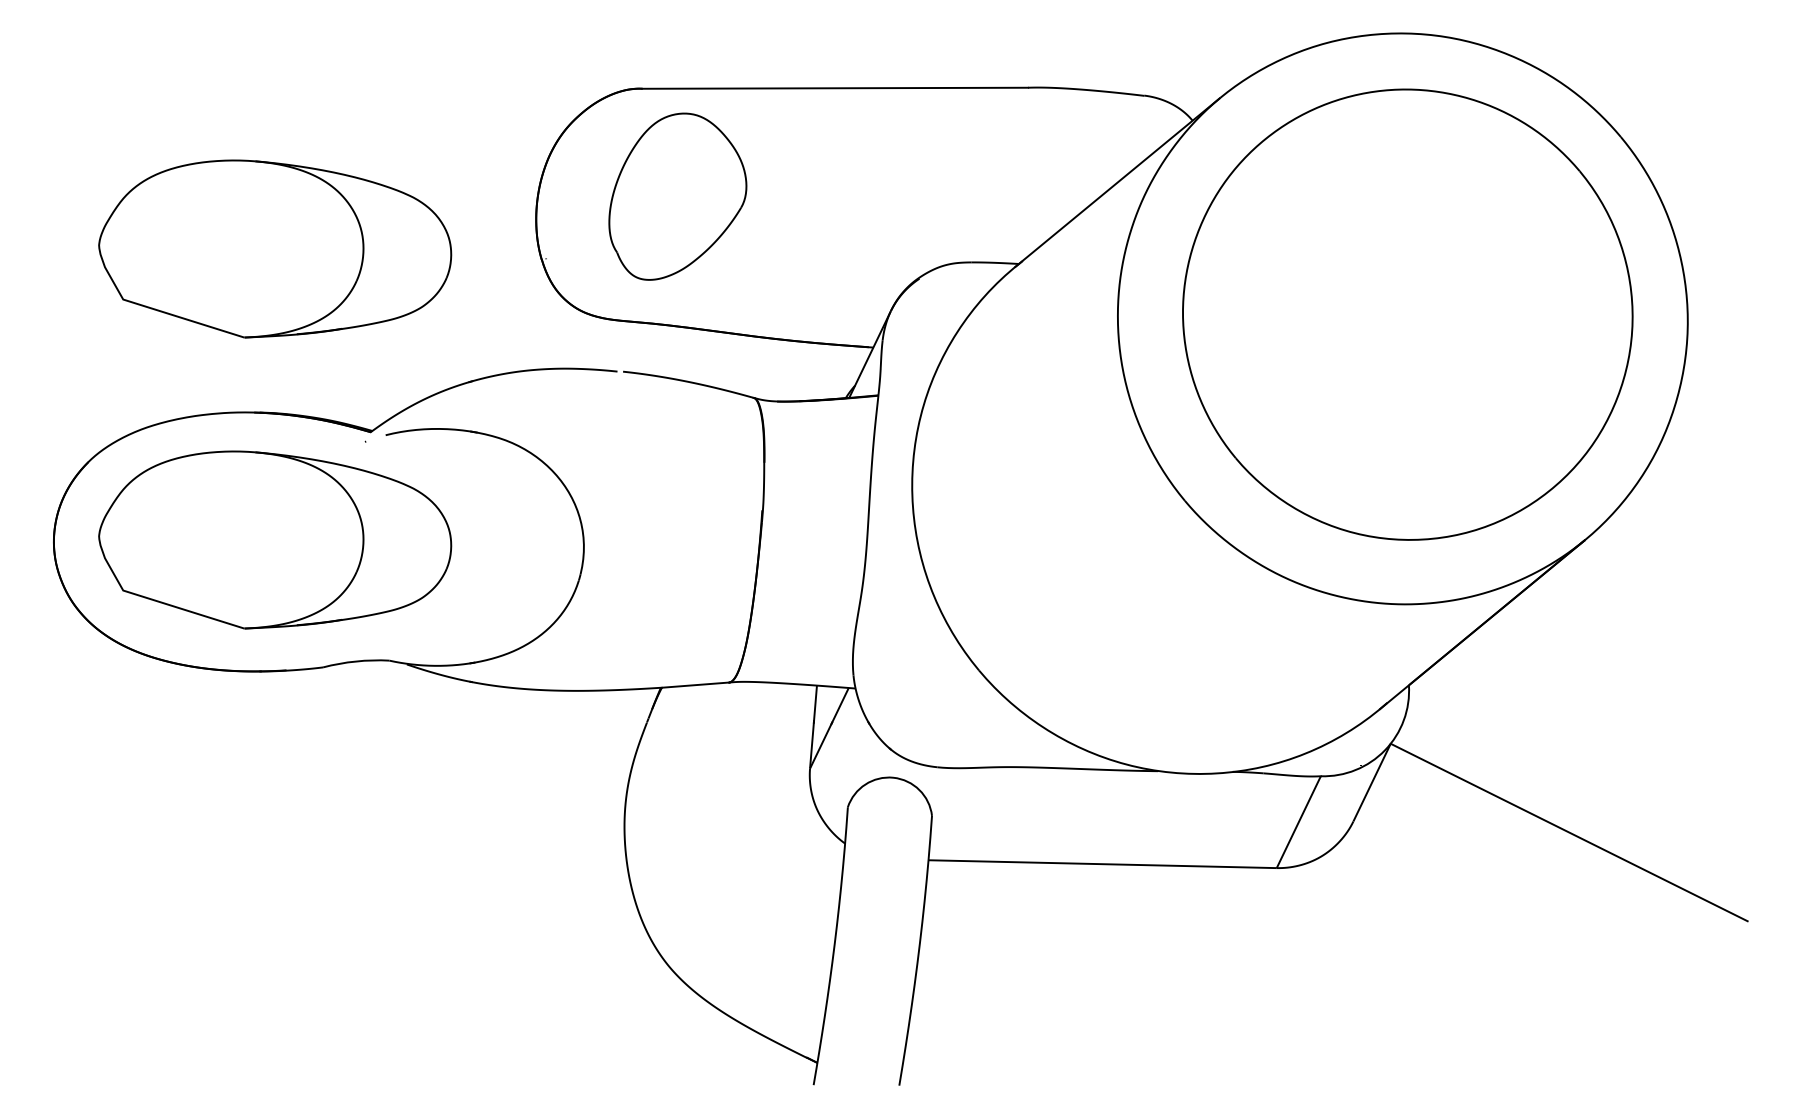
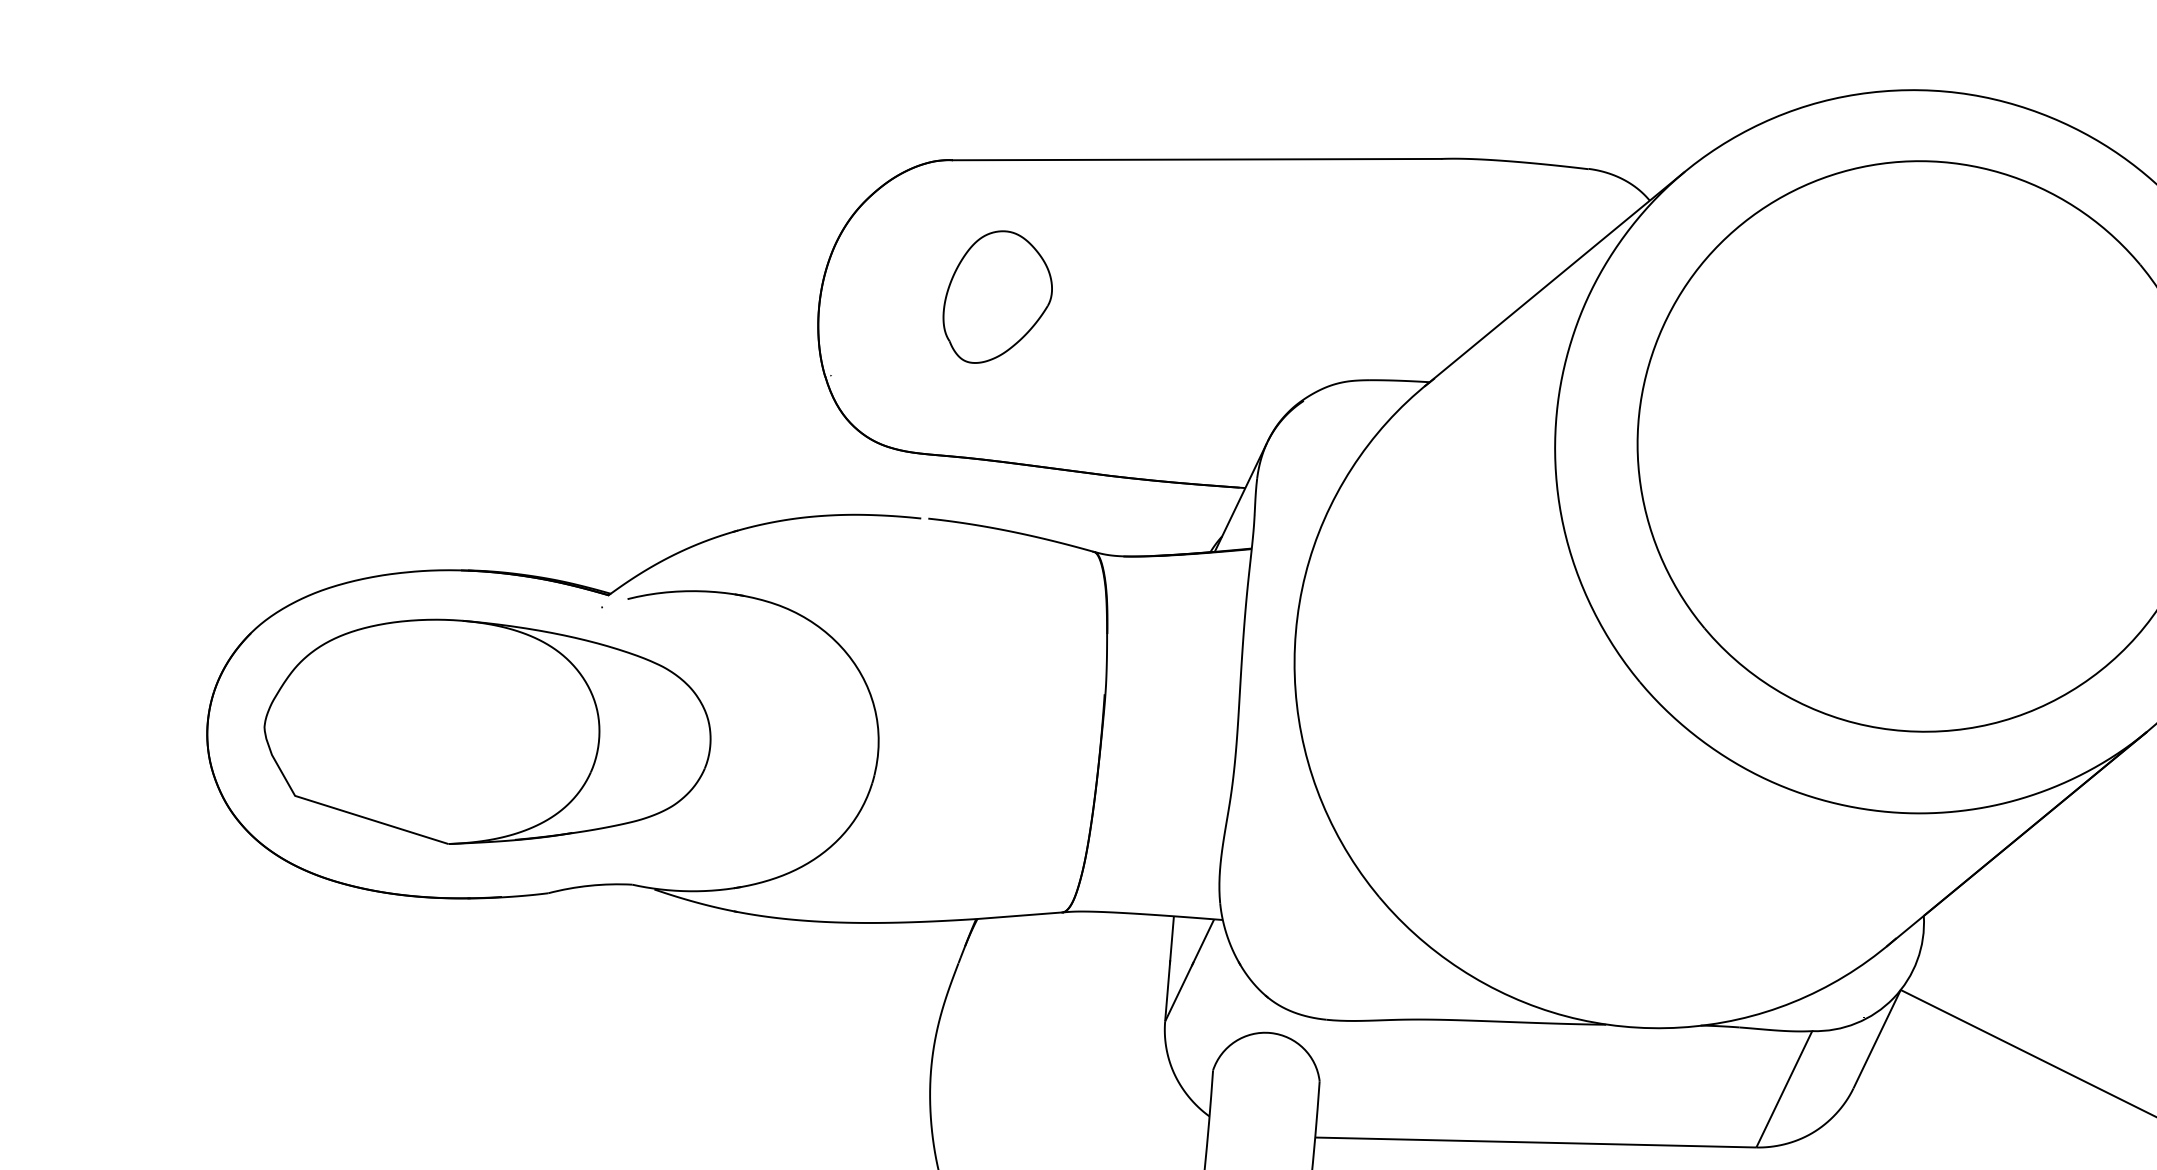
part: (677, 196) -> (997, 296), size x0.62
part: (275, 248) -> (487, 362), removed

